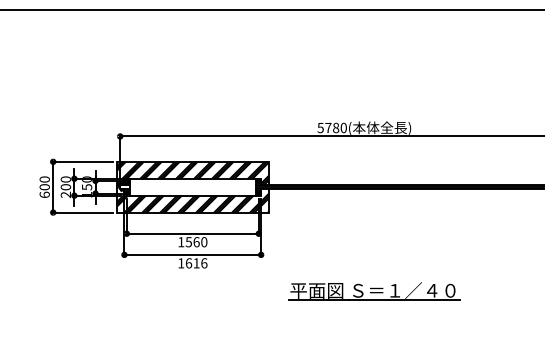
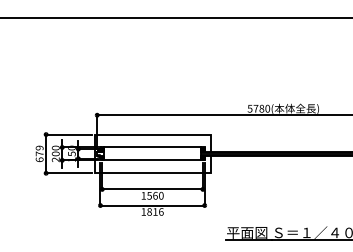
text: (44, 183) -> (39, 151), 600 -> 679
hatch: (192, 186) -> (152, 153), removed
text: (188, 263) -> (149, 212), 1616 -> 1816

